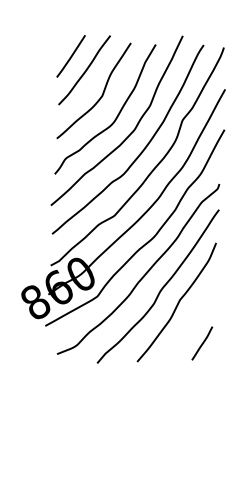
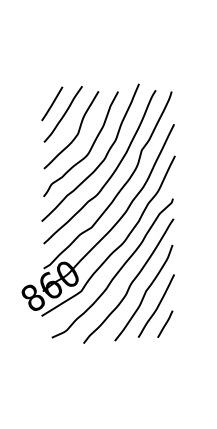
curve: (193, 319) -> (157, 305), added

